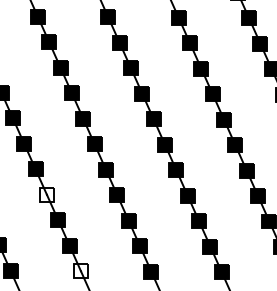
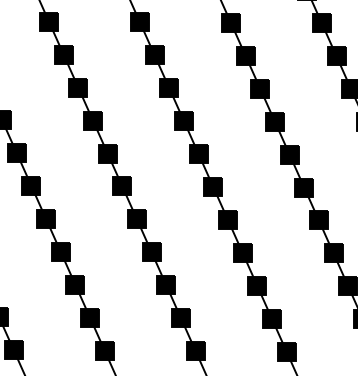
fill: (46, 194) -> (60, 251), added
fill: (80, 271) -> (104, 350), added

